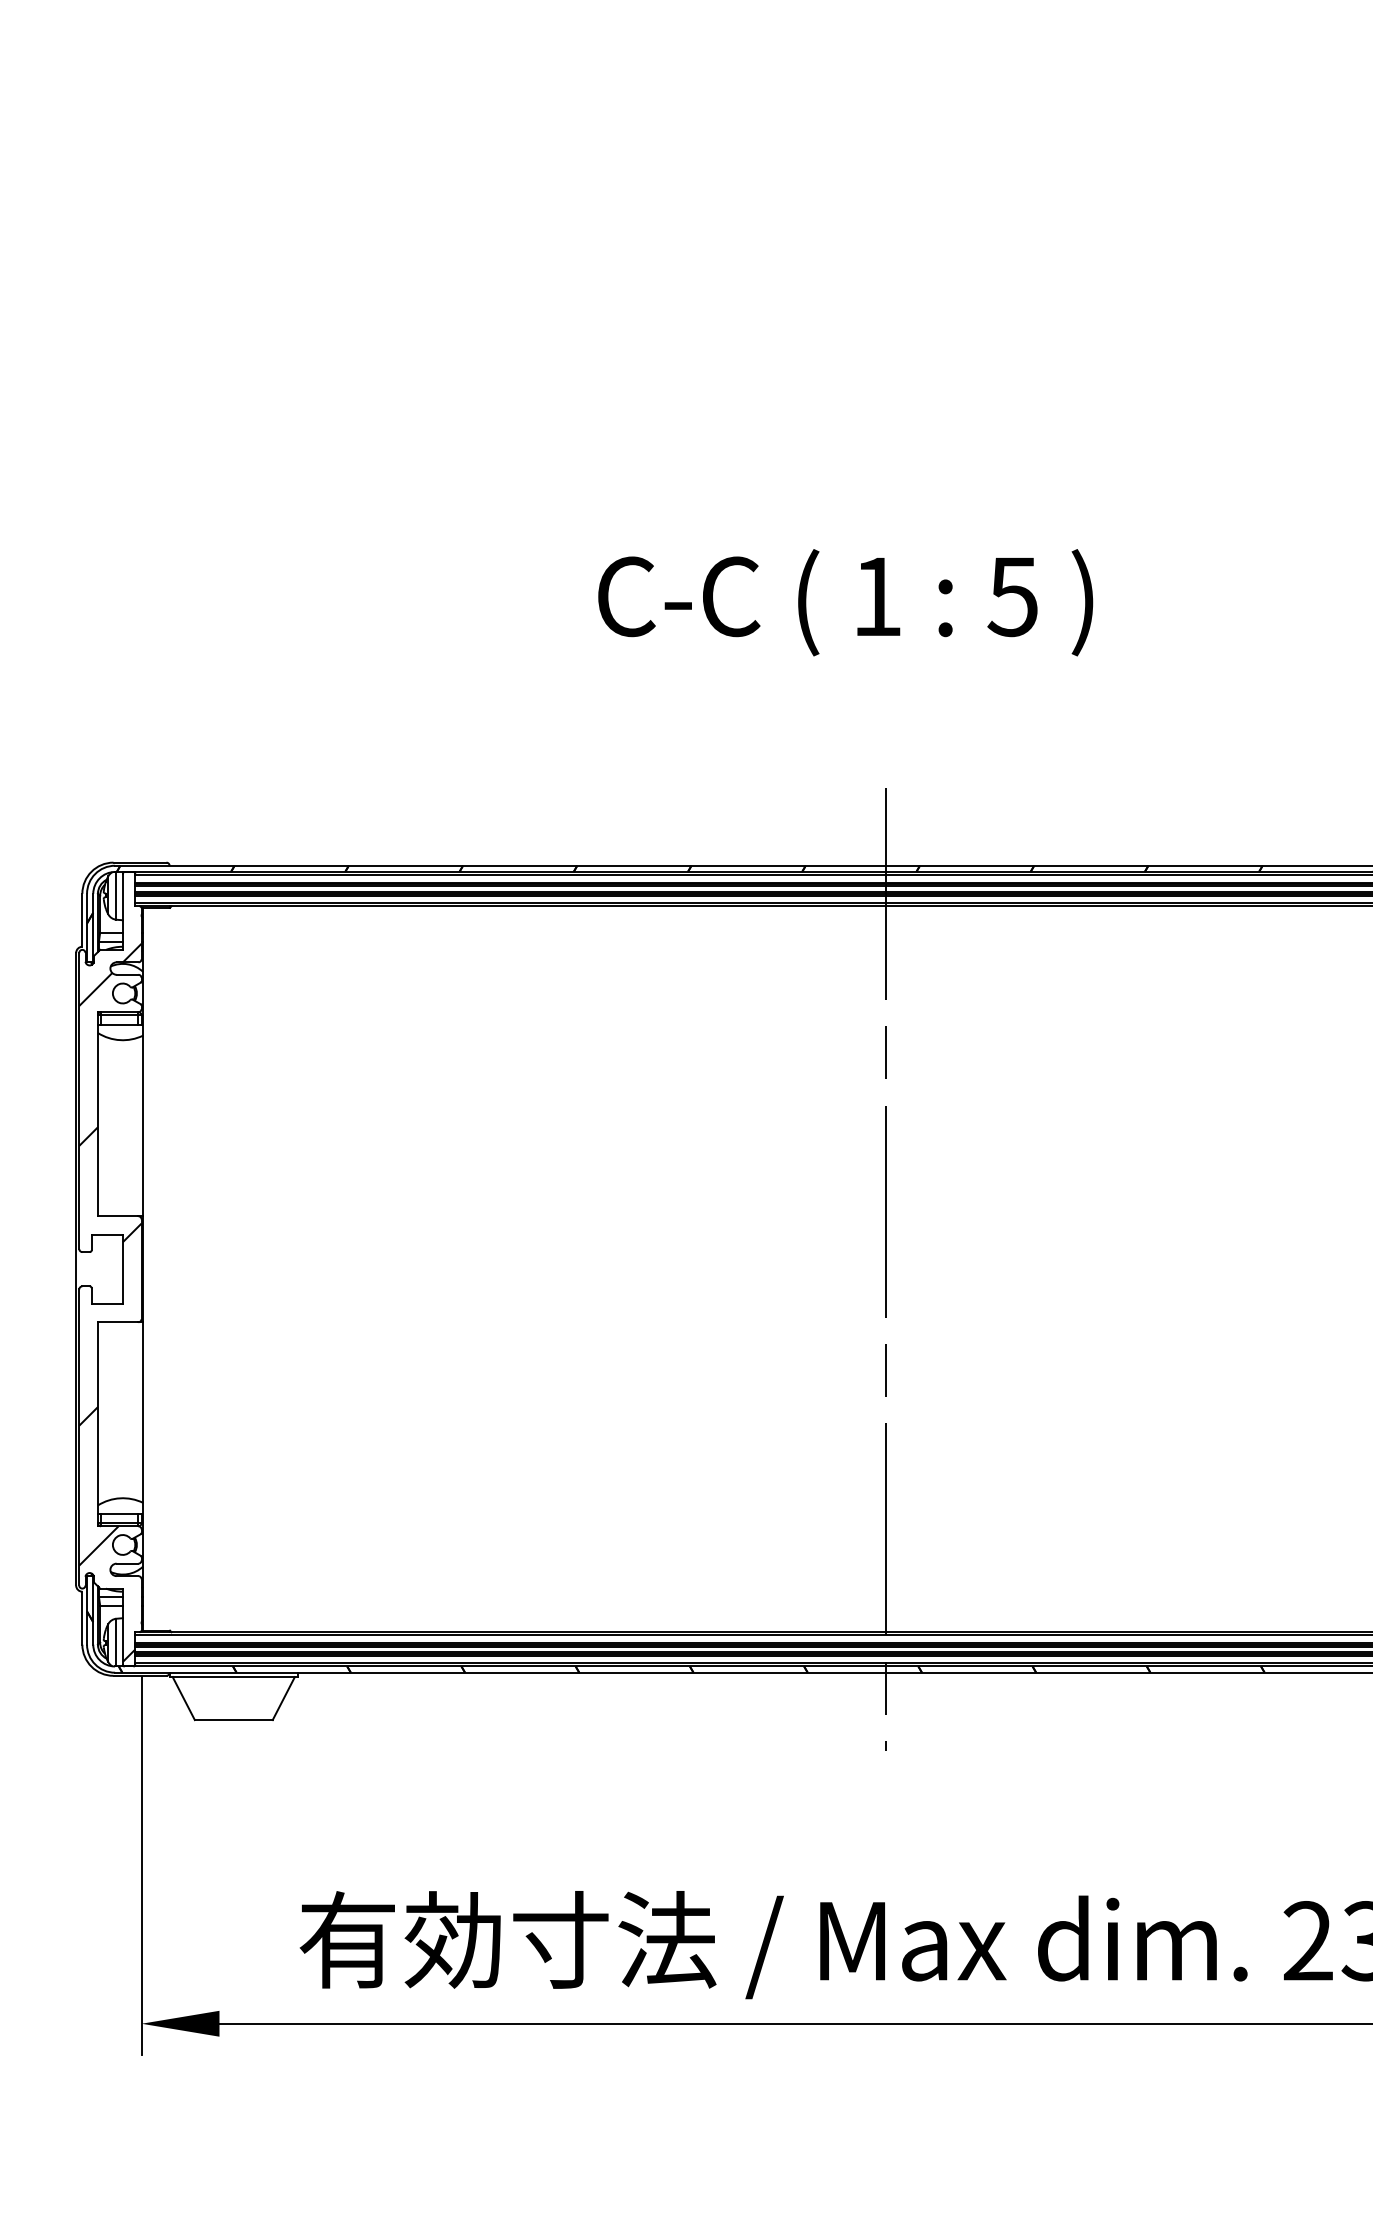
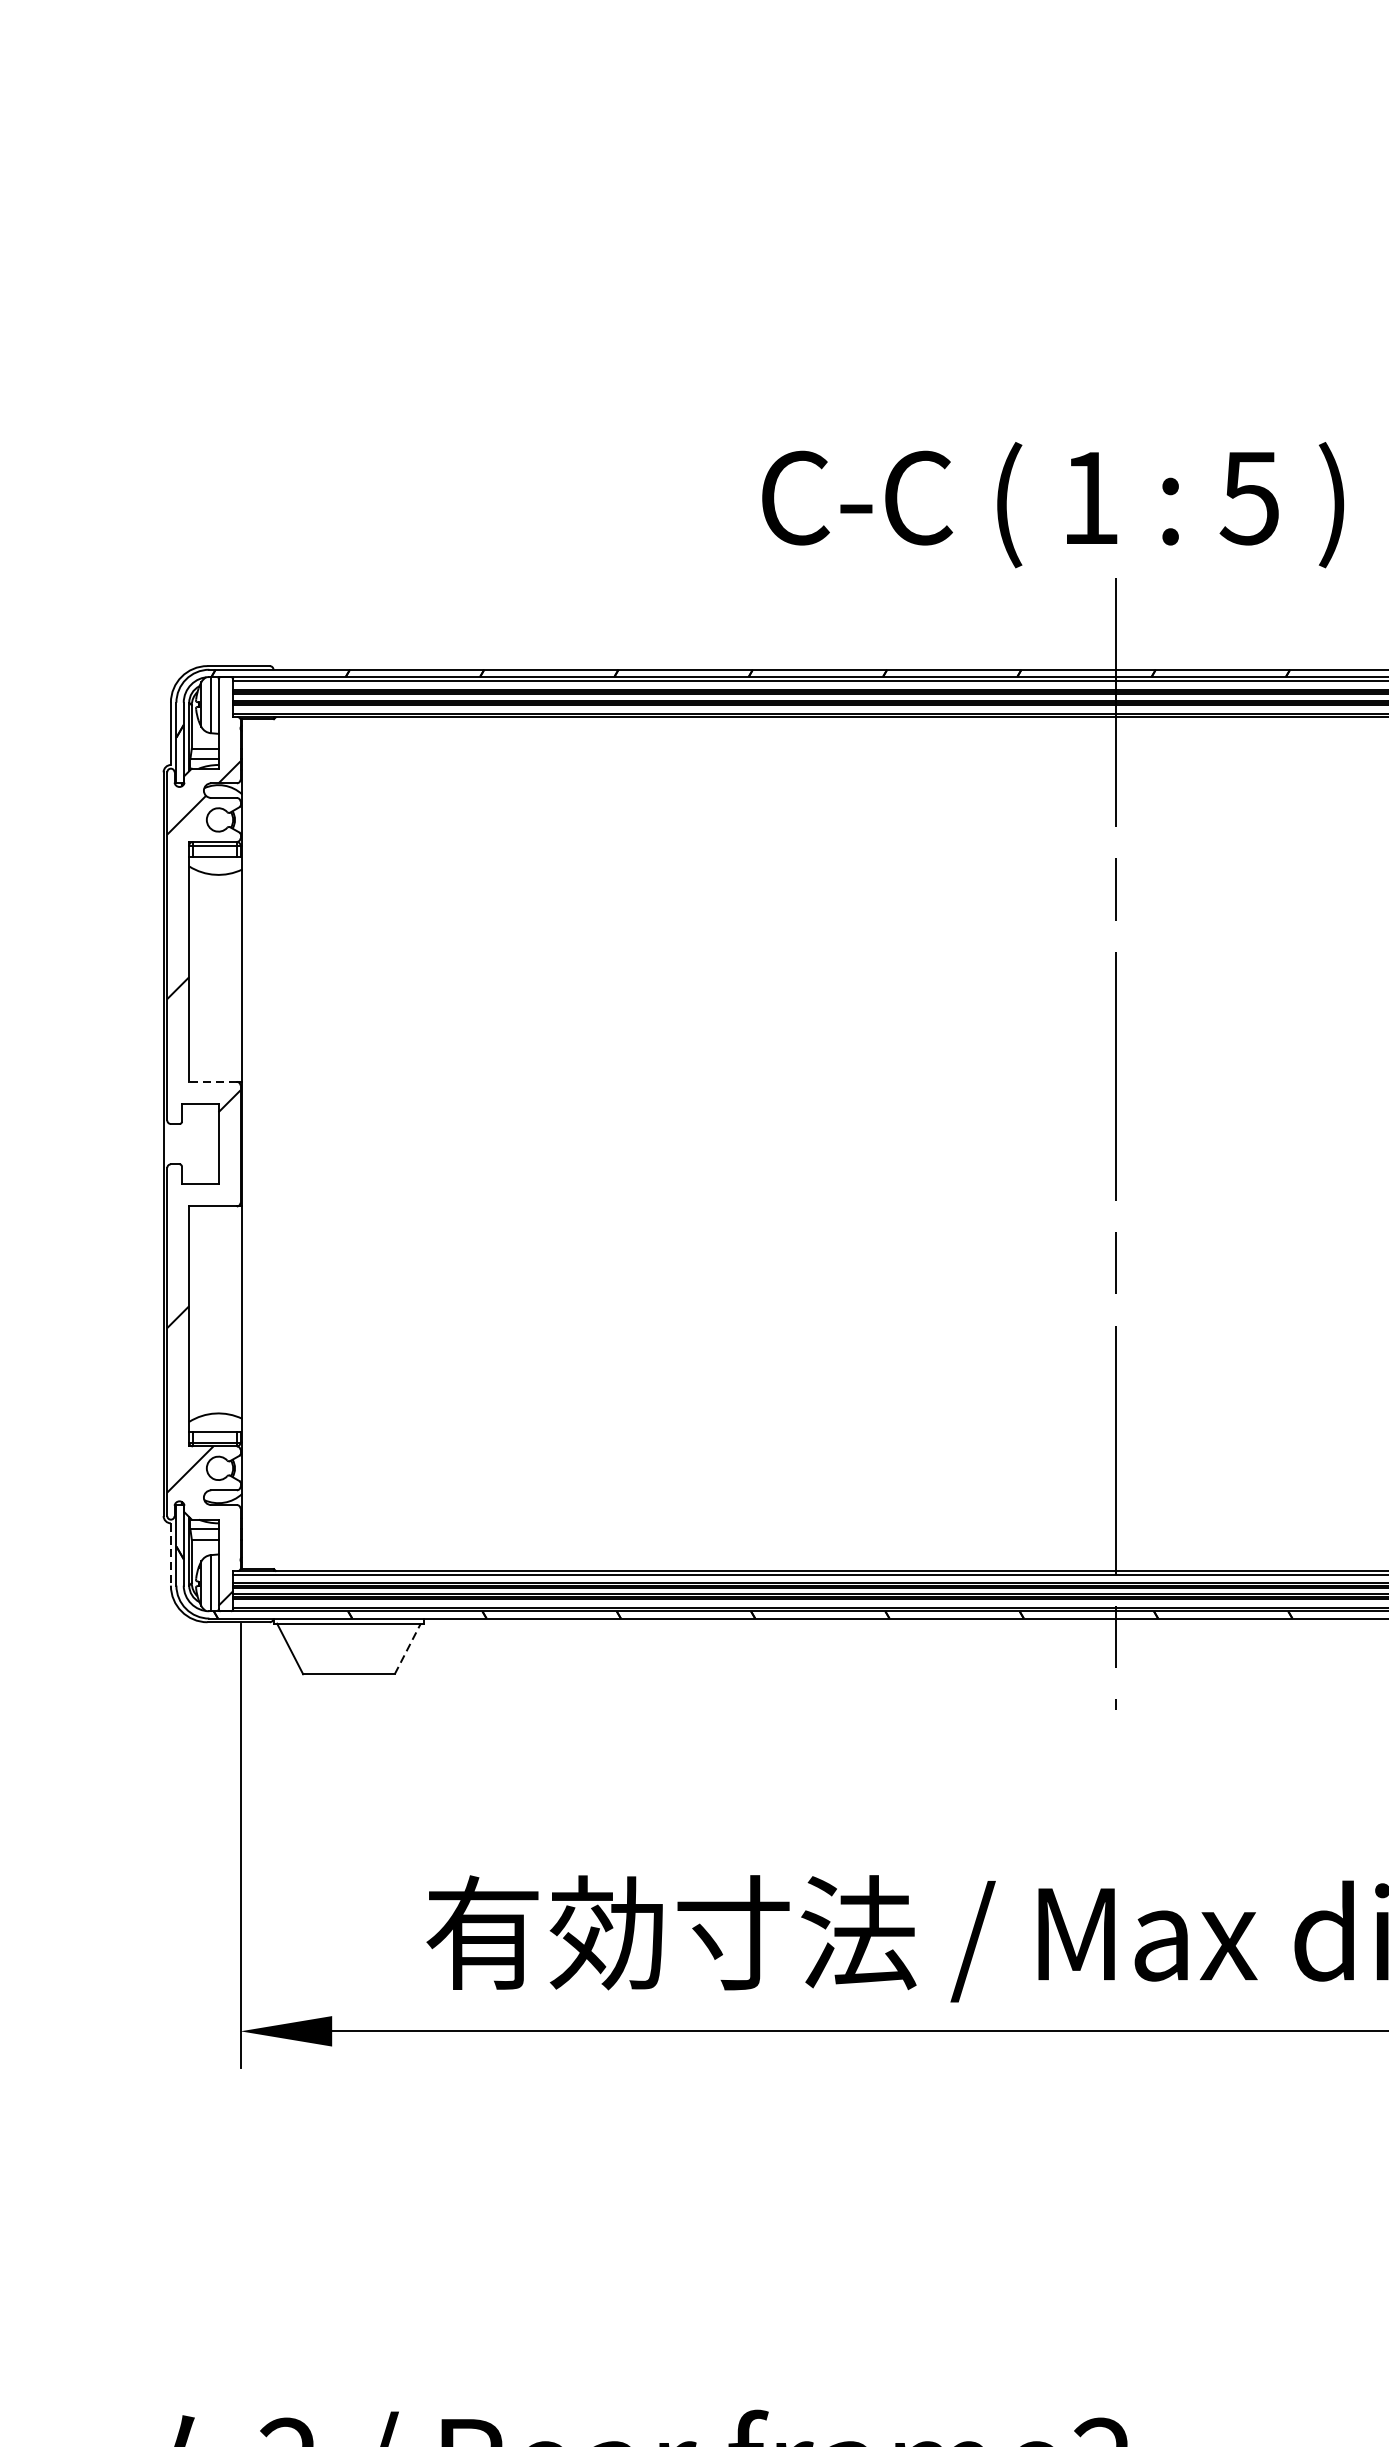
text: (845, 602) -> (1052, 504), moved
line: (117, 1216) -> (212, 1082), solid -> dashed
line: (82, 1618) -> (171, 1554), solid -> dashed
line: (284, 1698) -> (408, 1648), solid -> dashed

